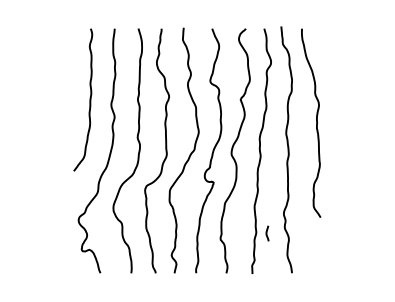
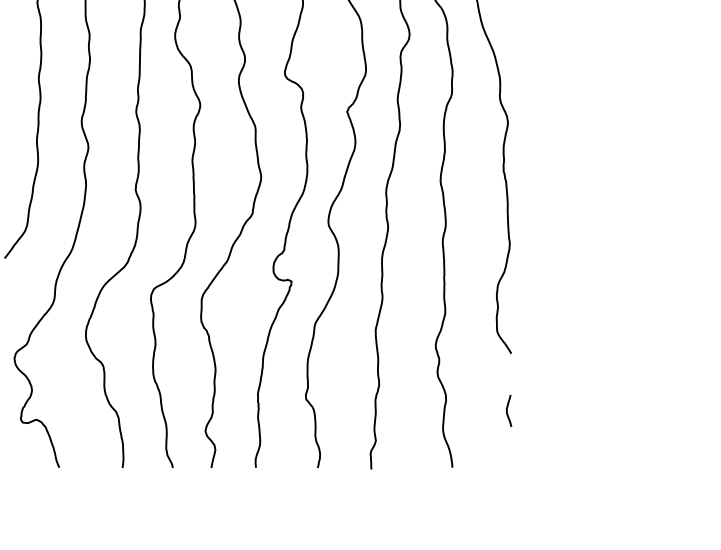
curve: (267, 233) -> (508, 410), moved

